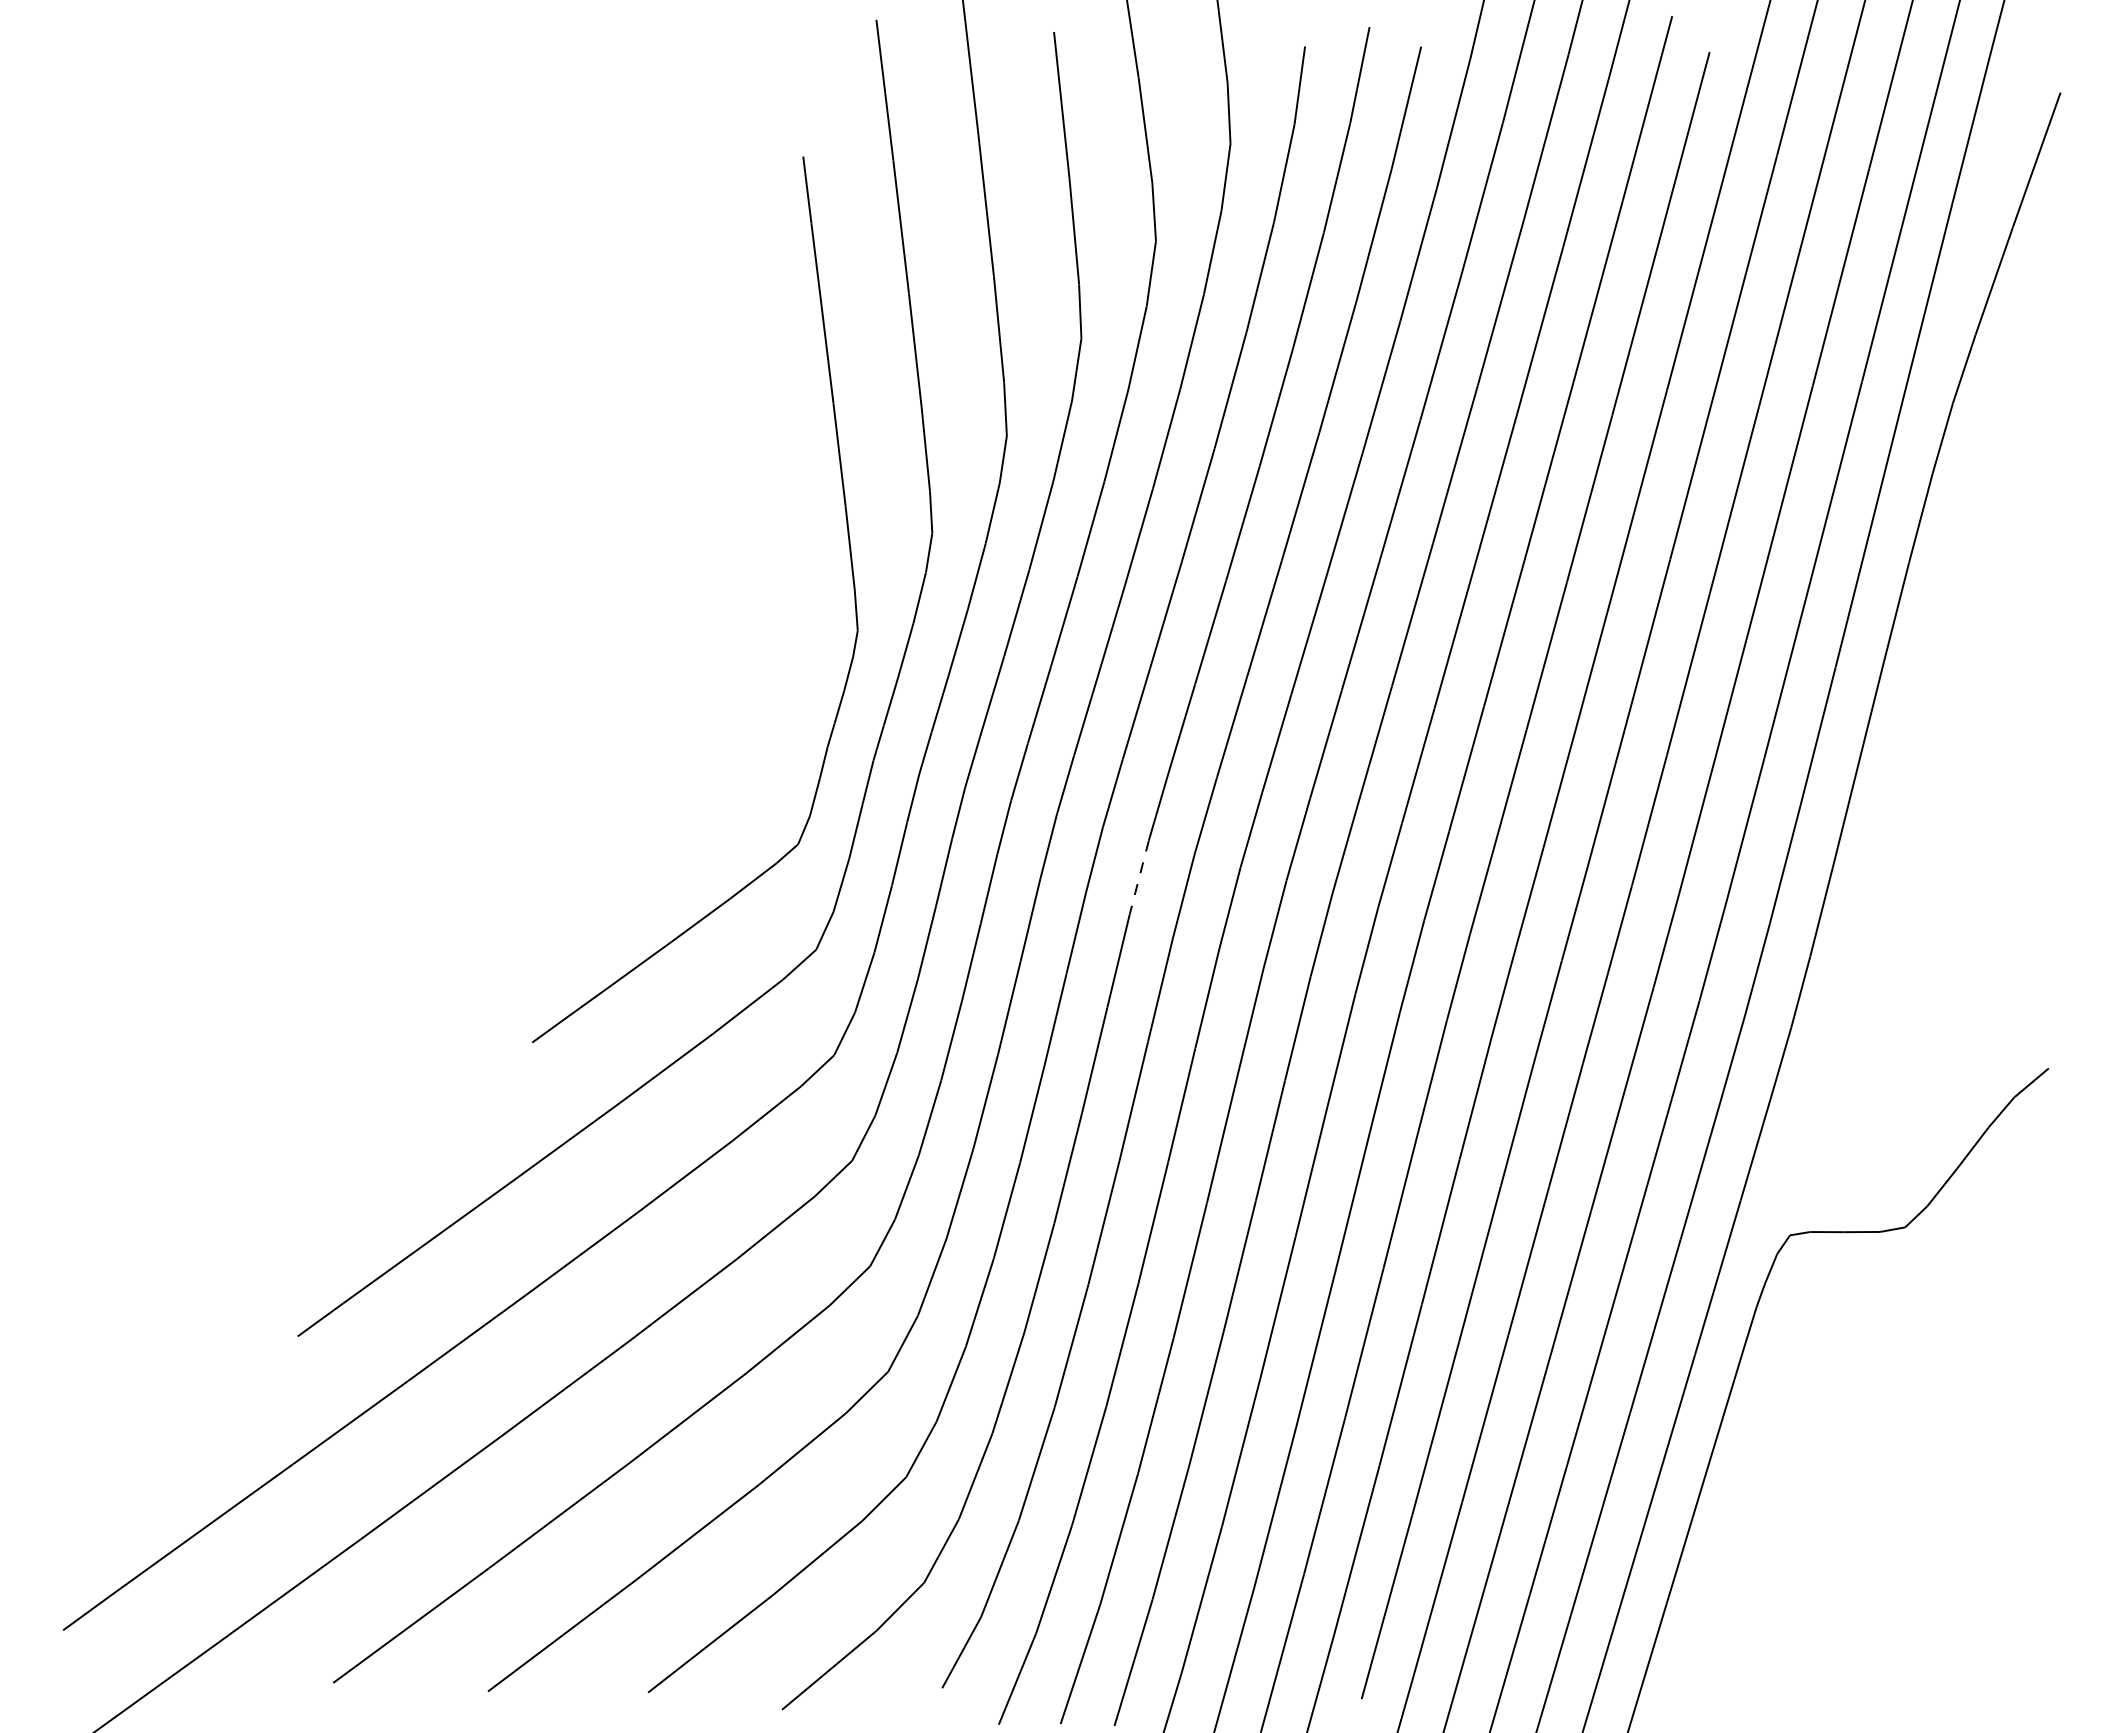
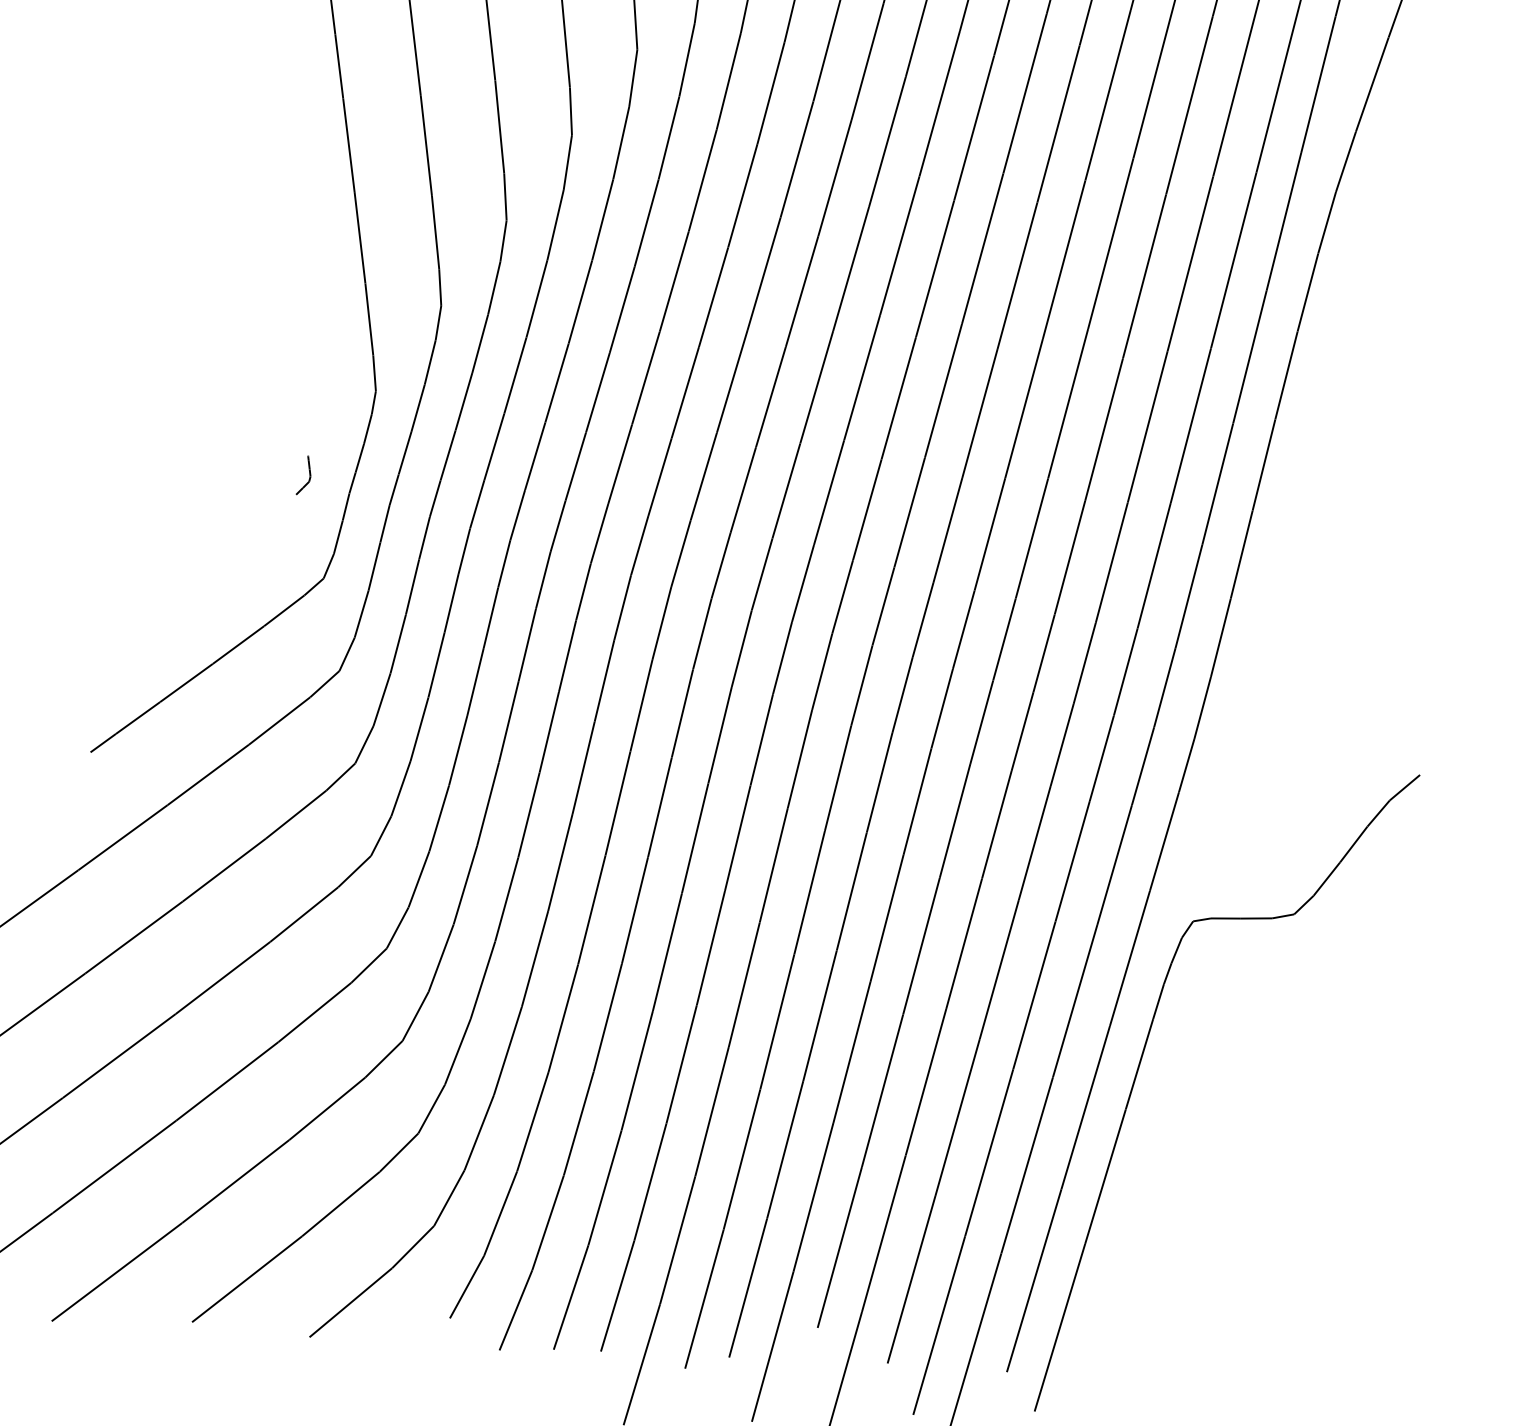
part: (781, 724) -> (309, 473), added
line: (1139, 878) -> (622, 608), dashed -> solid

